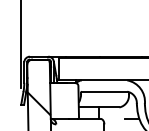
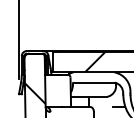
hatch: (105, 69) -> (94, 62), added

